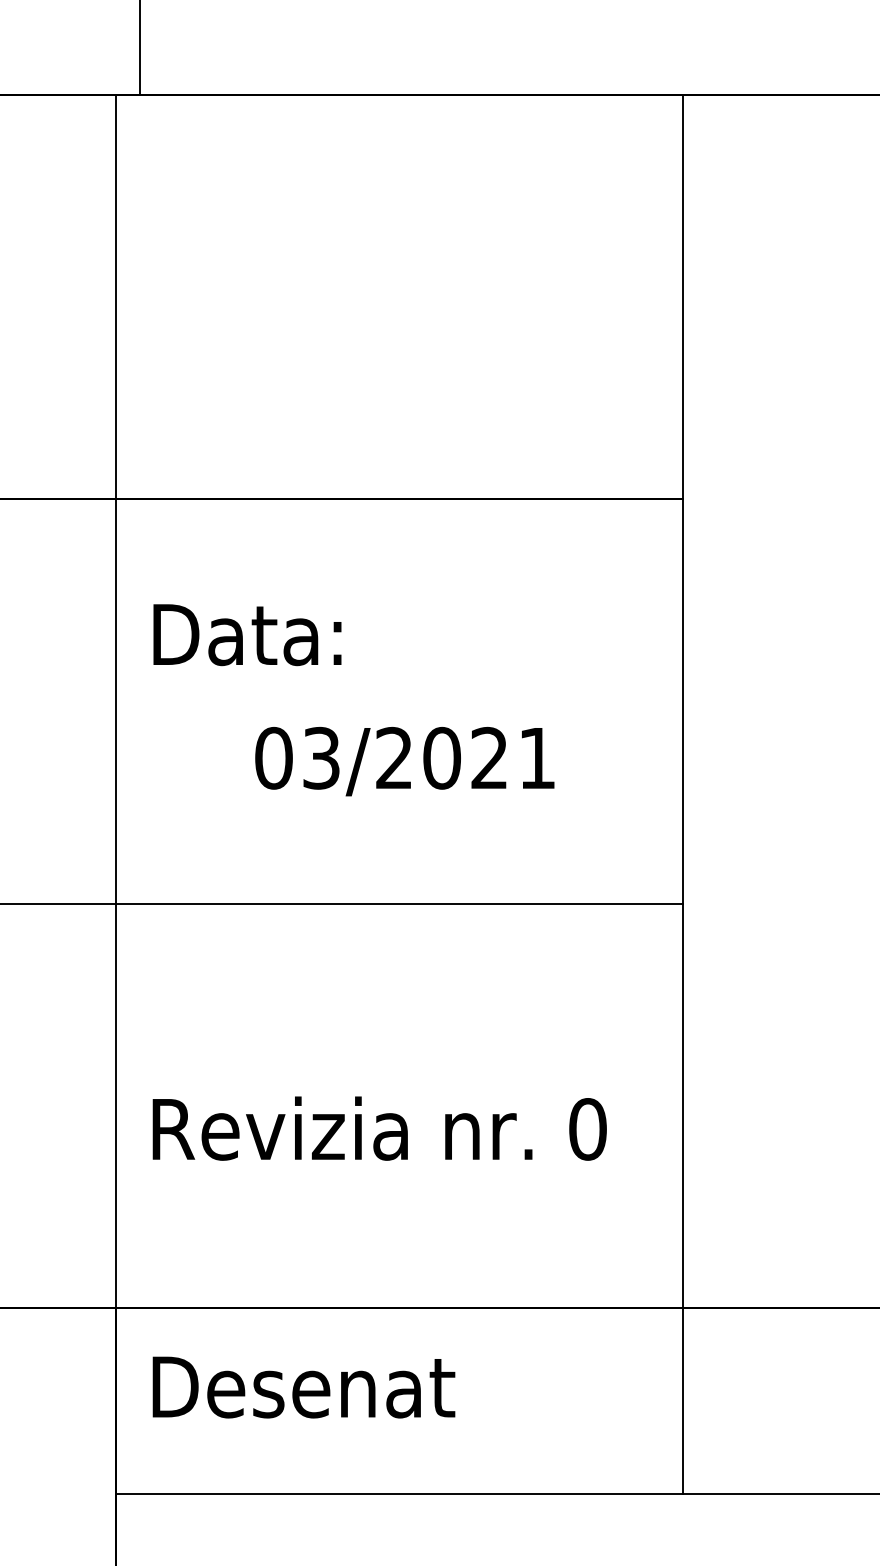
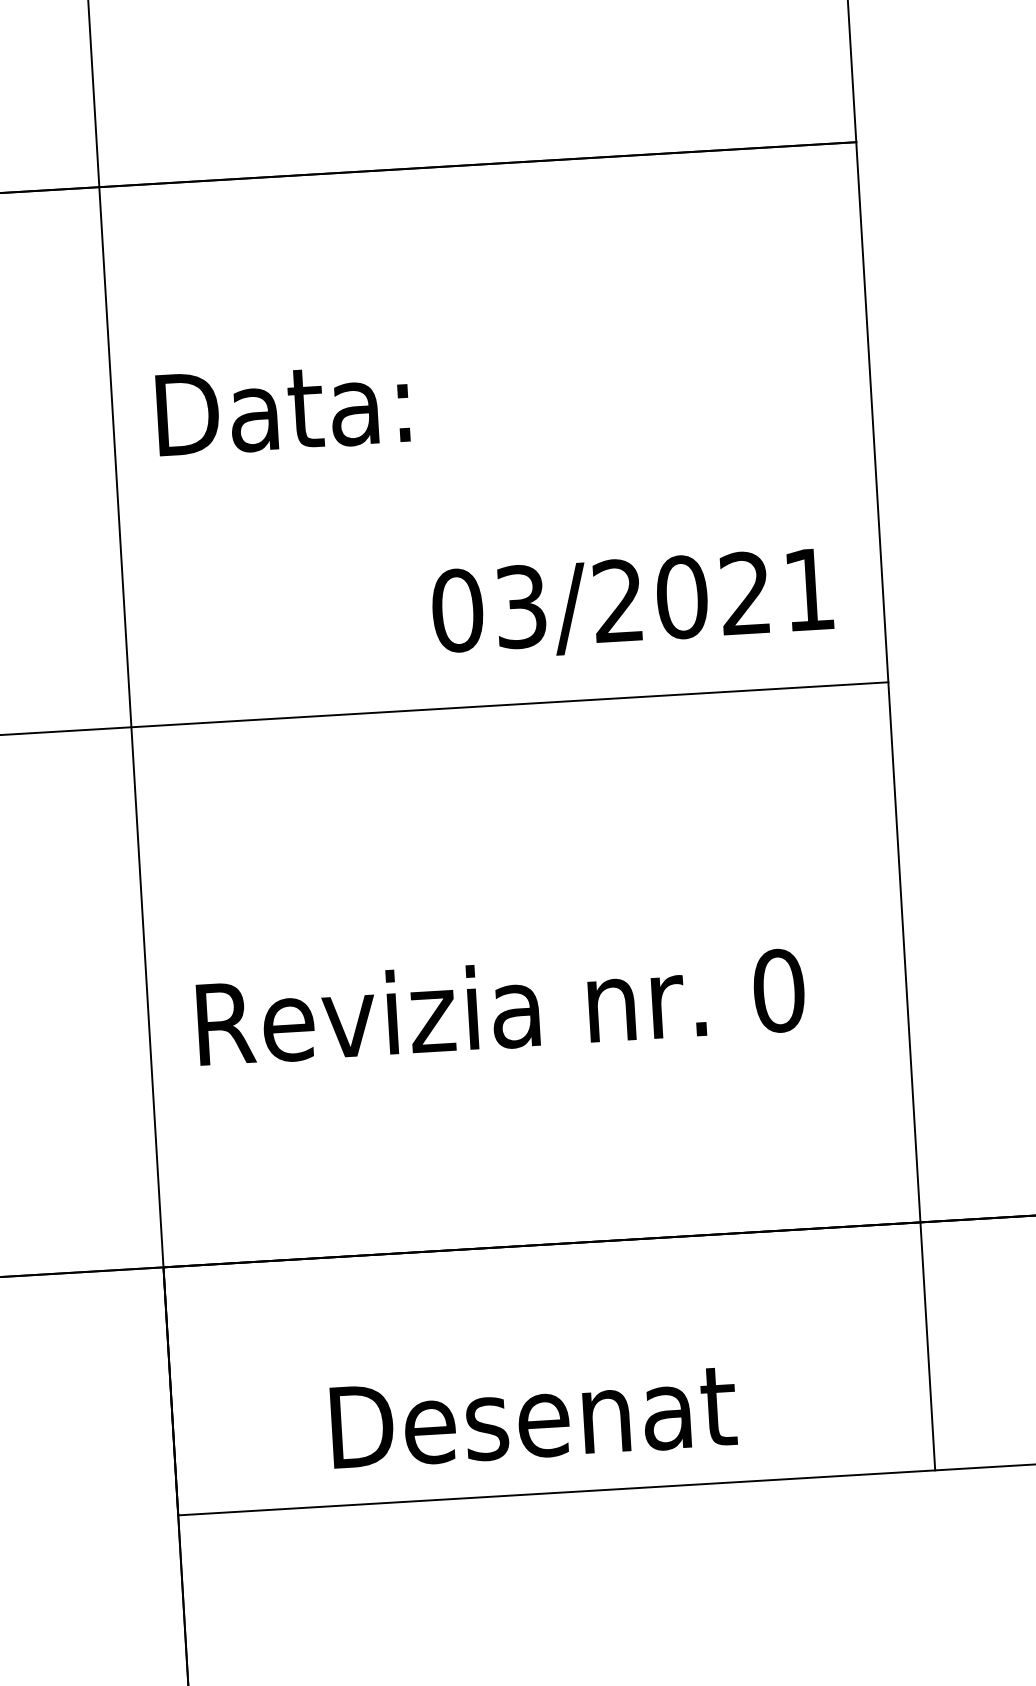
text: (247, 635) -> (283, 409), moved
text: (404, 761) -> (632, 604), moved
text: (303, 1387) -> (533, 1416), moved

